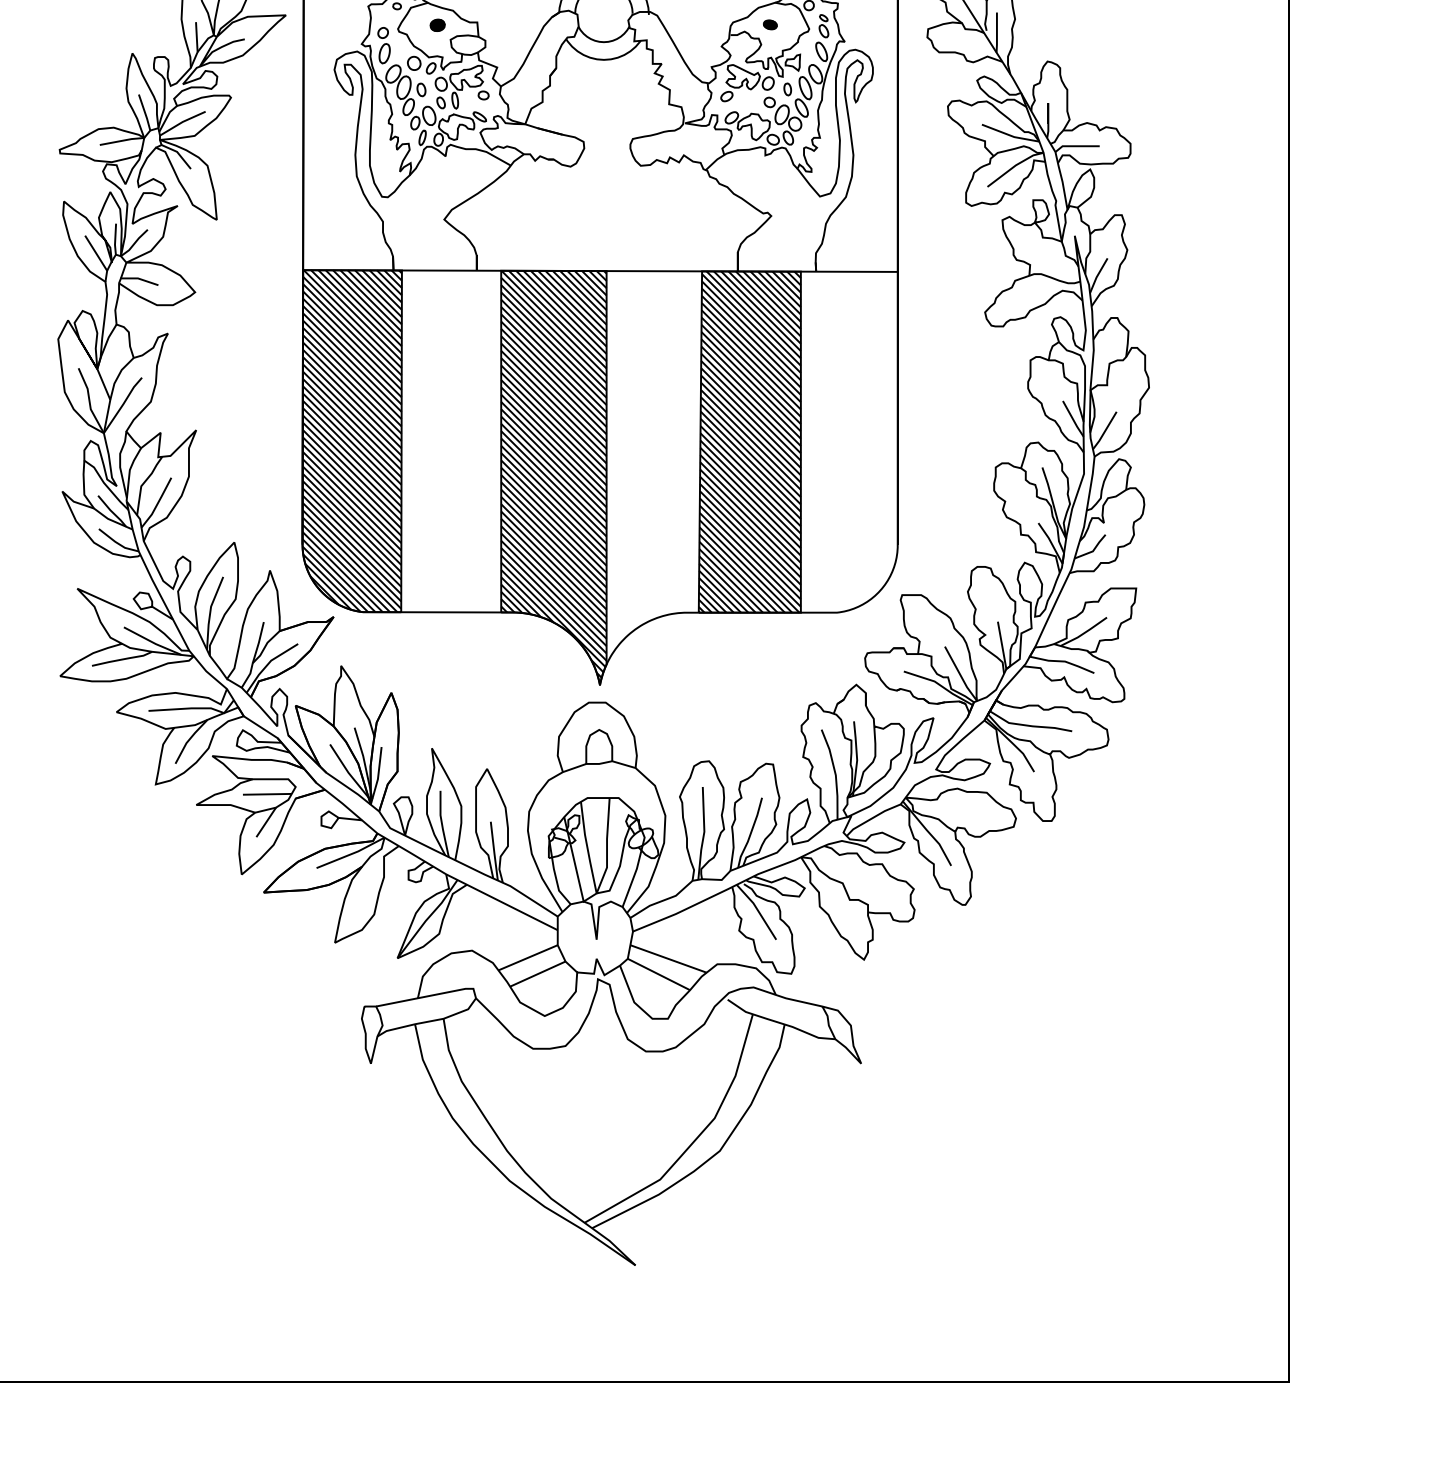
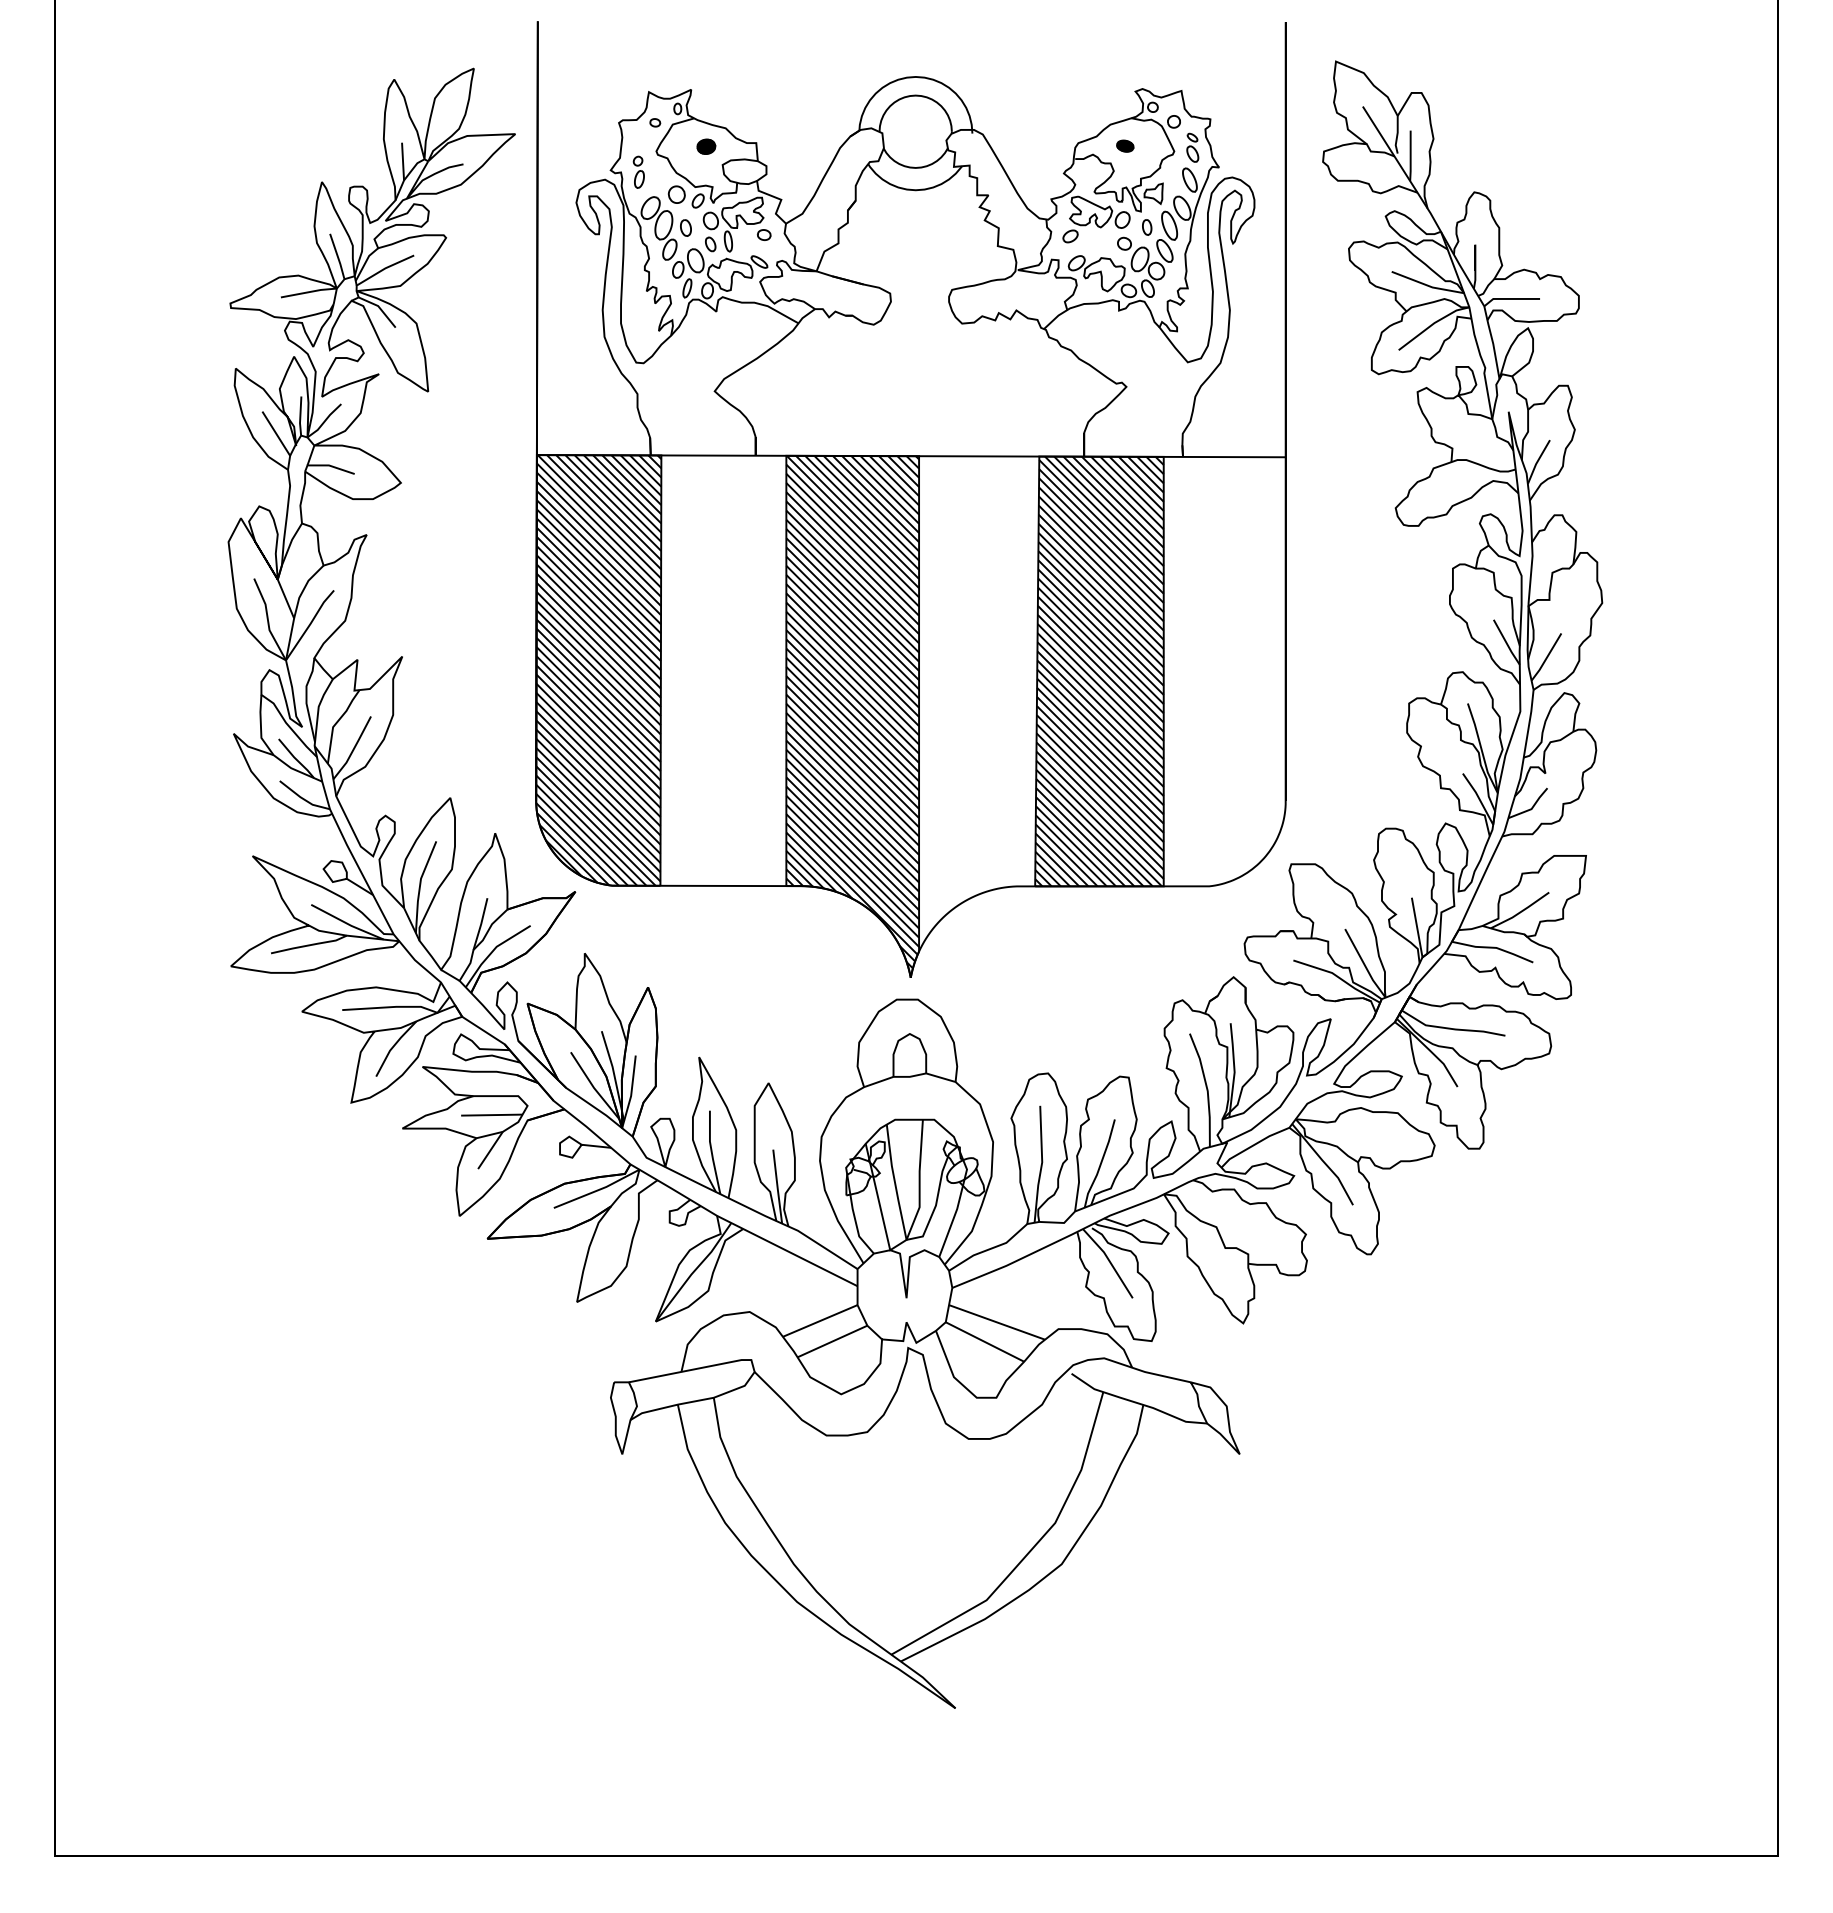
part: (383, 45) -> (638, 172), size x0.7

